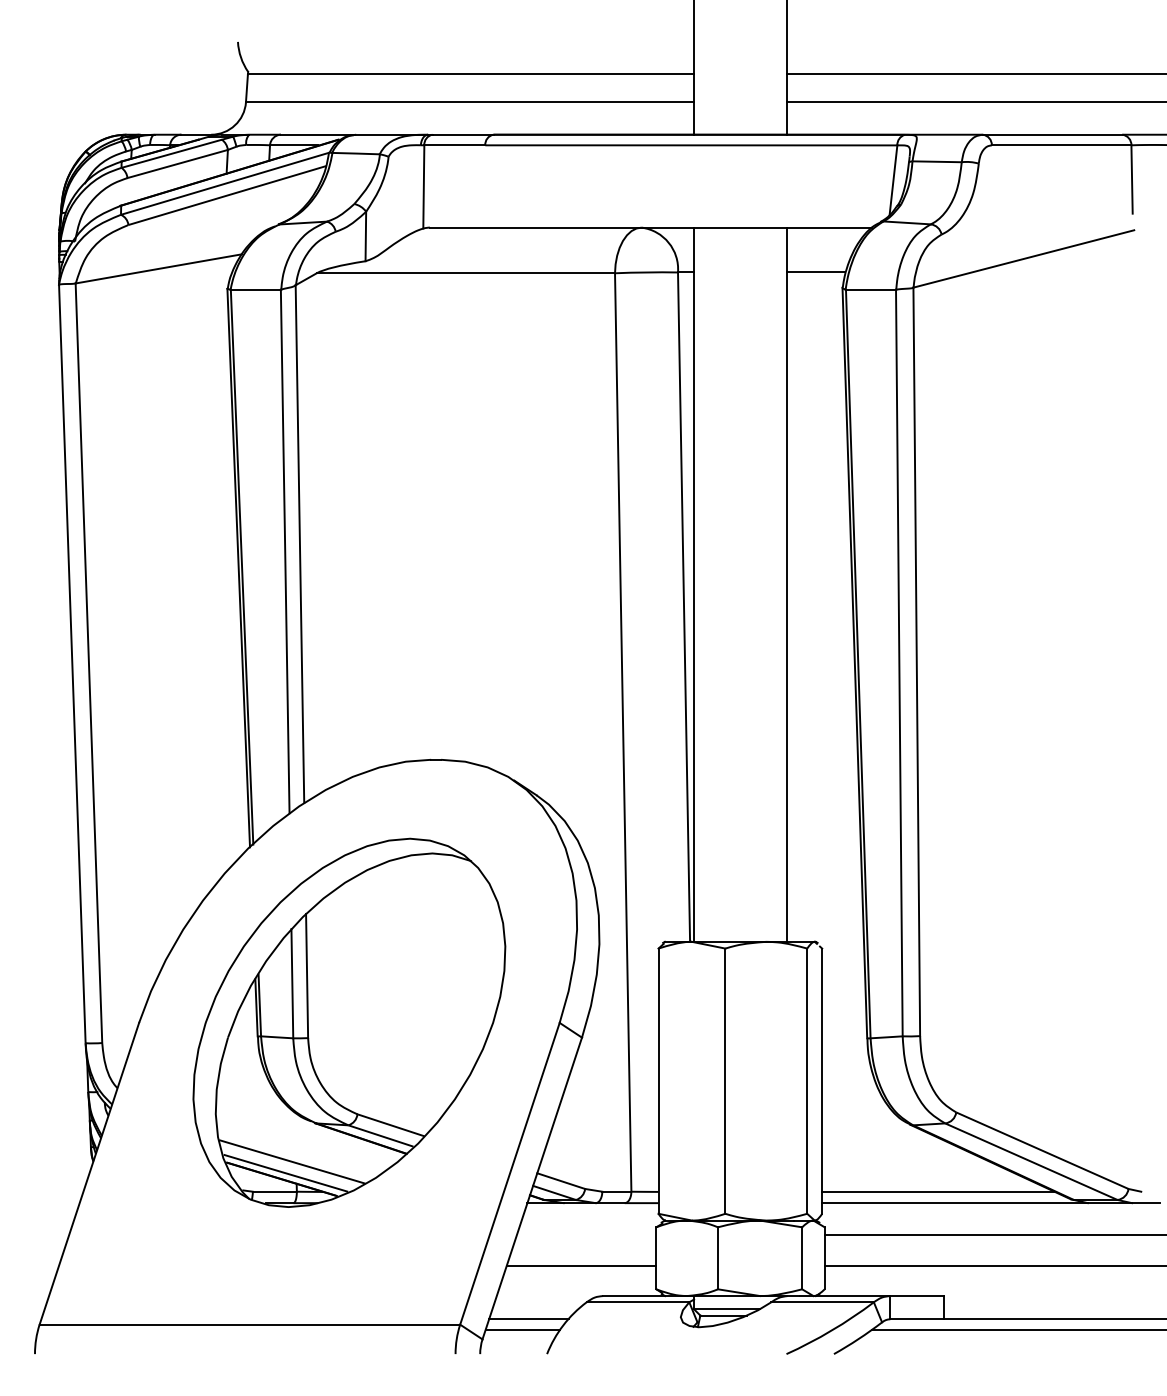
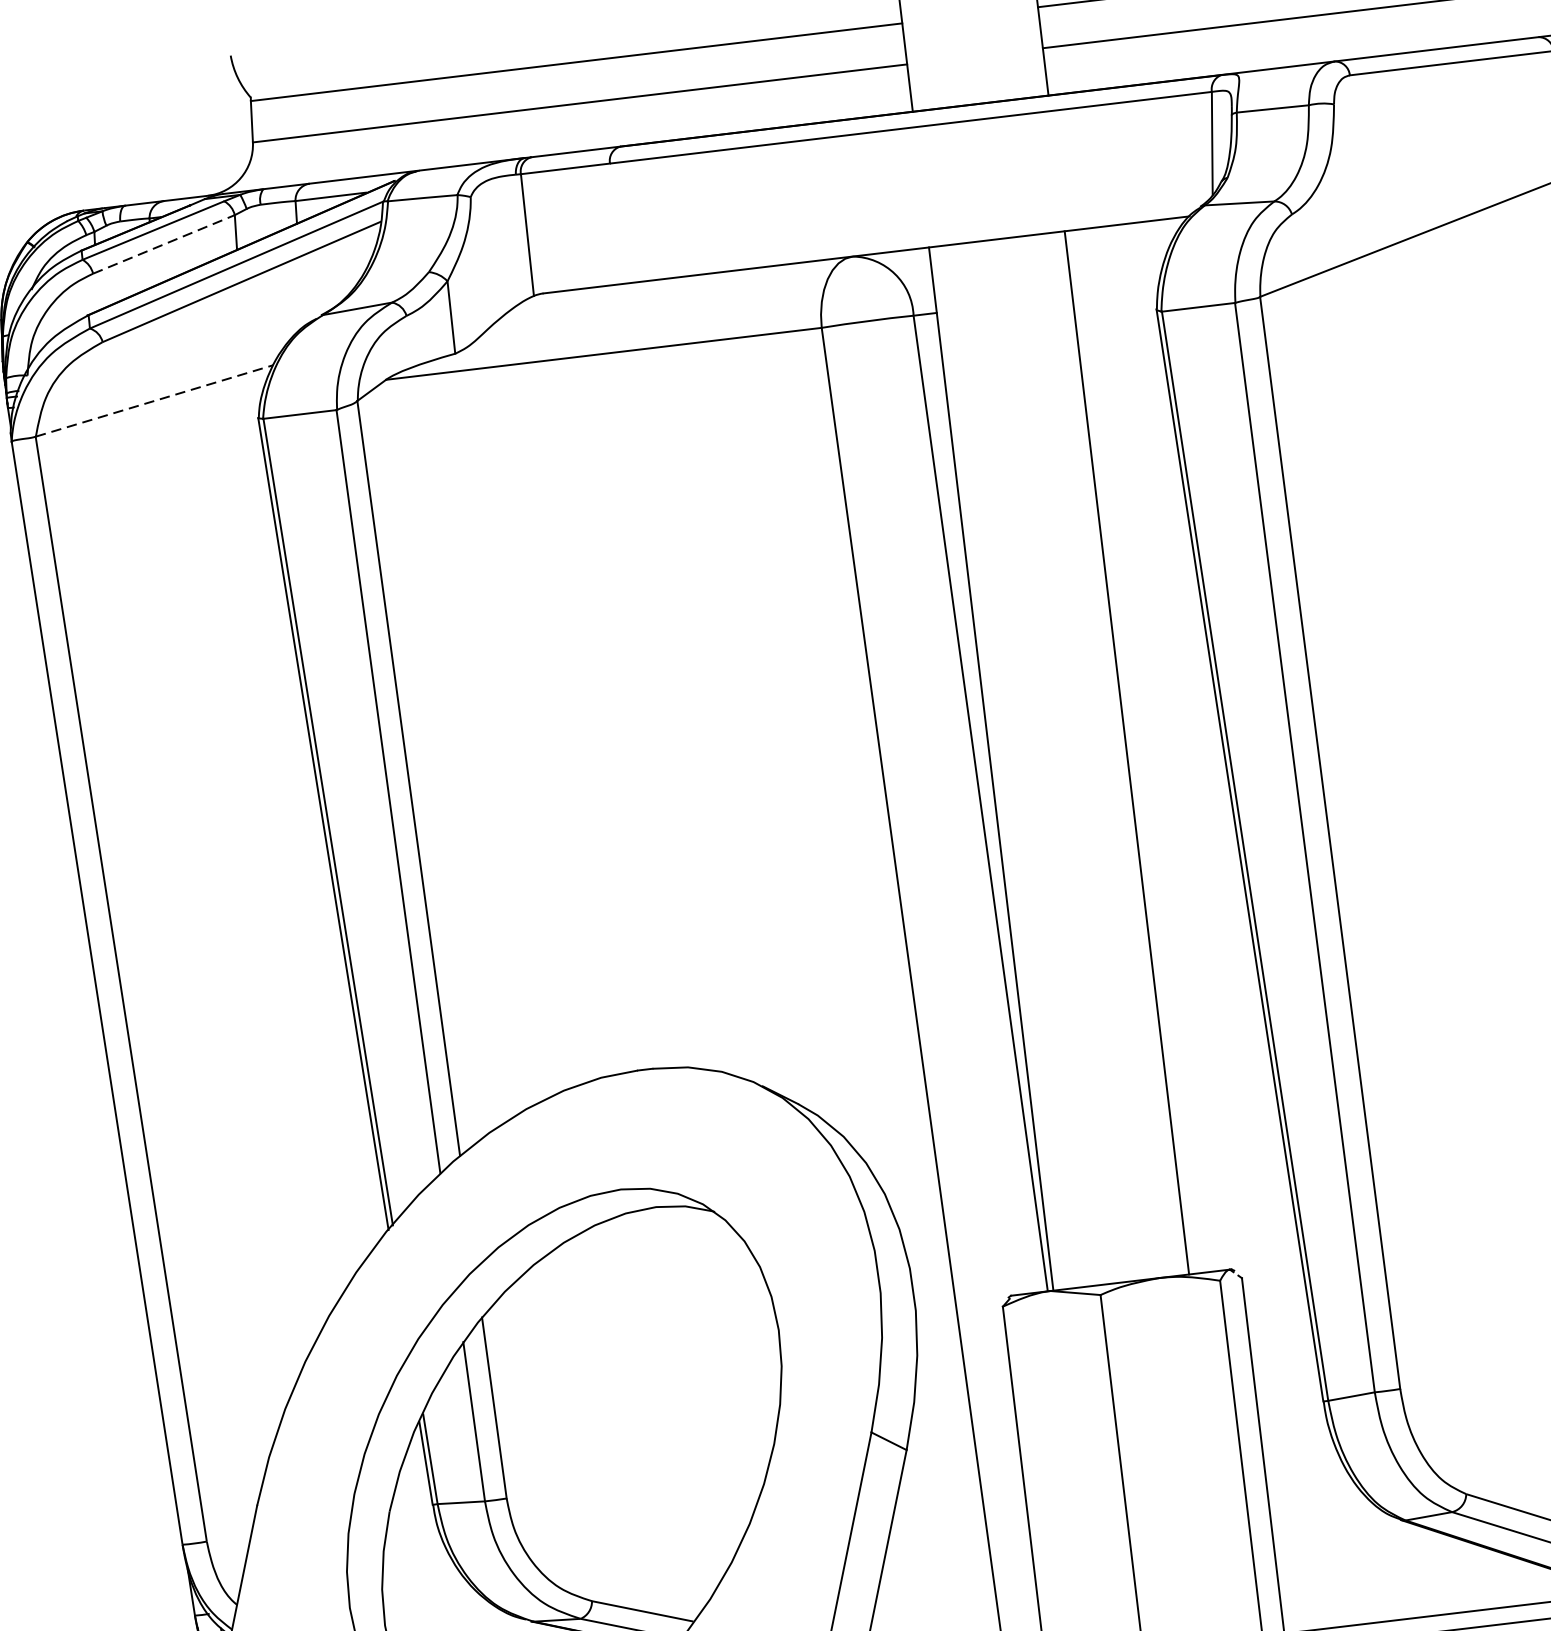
line: (178, 163) -> (165, 243), solid -> dashed
line: (159, 268) -> (155, 400), solid -> dashed
line: (815, 272) -> (1114, 291), removed

